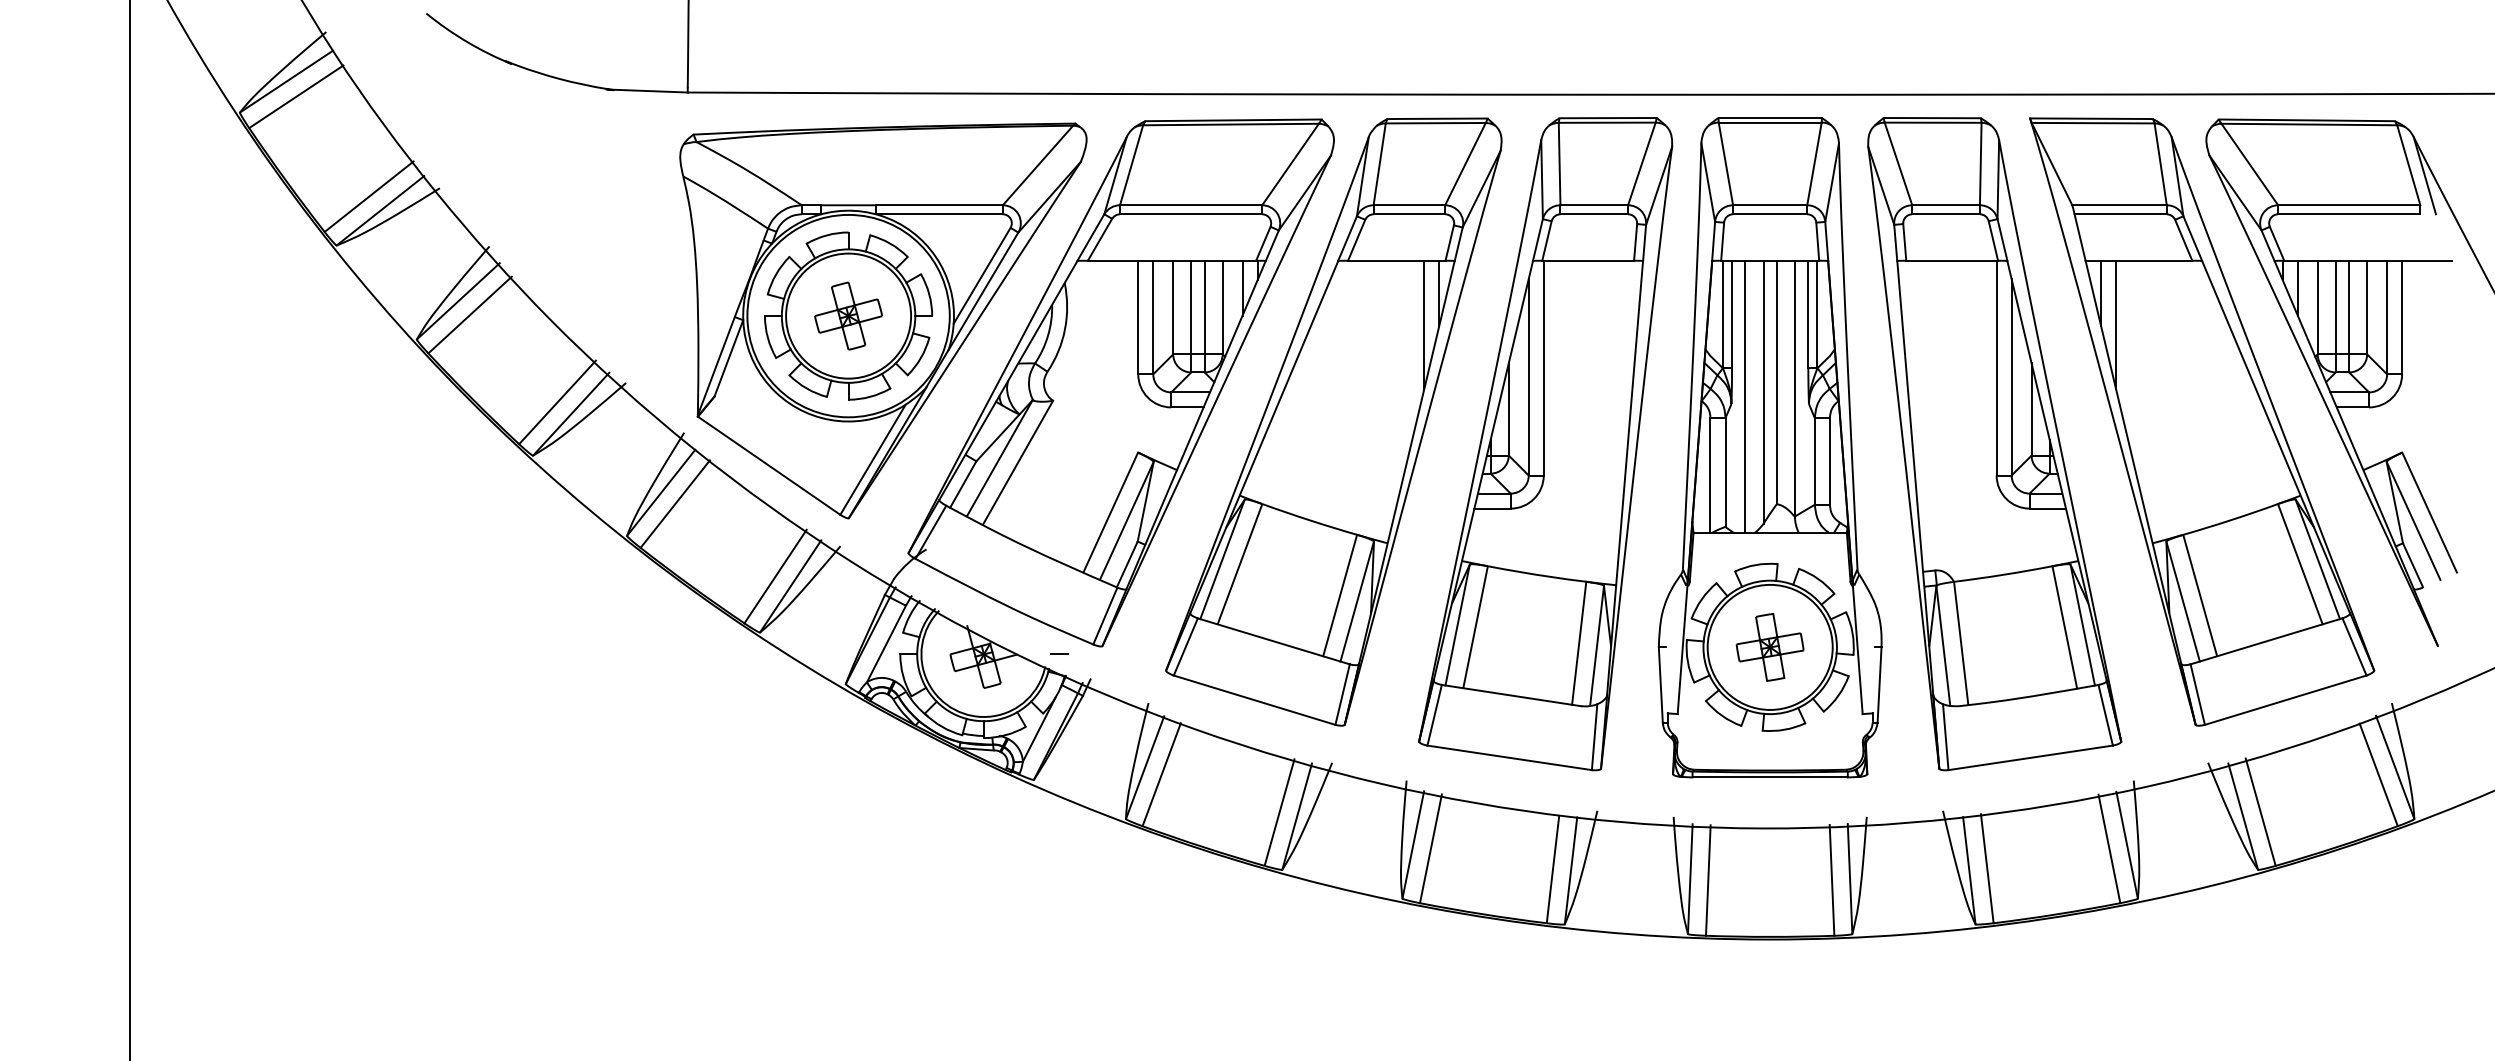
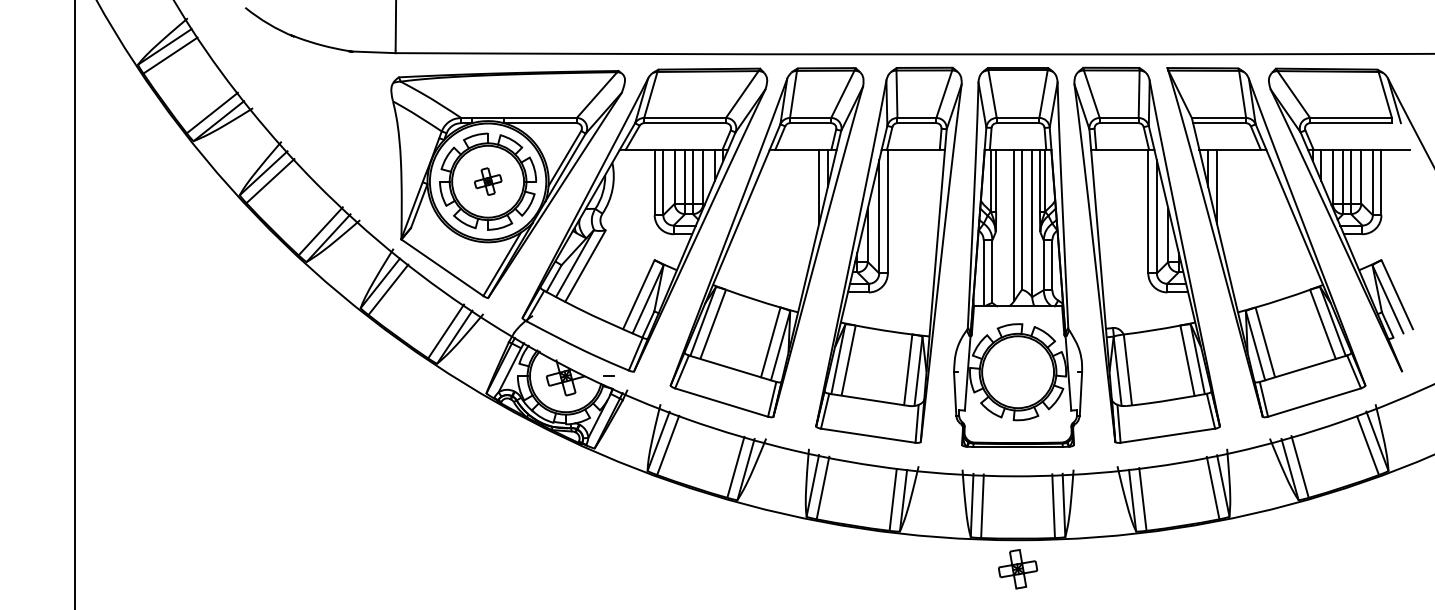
part: (849, 315) -> (488, 181), size x0.7
line: (1744, 395) -> (1003, 227), removed
part: (1770, 647) -> (1018, 569), moved

